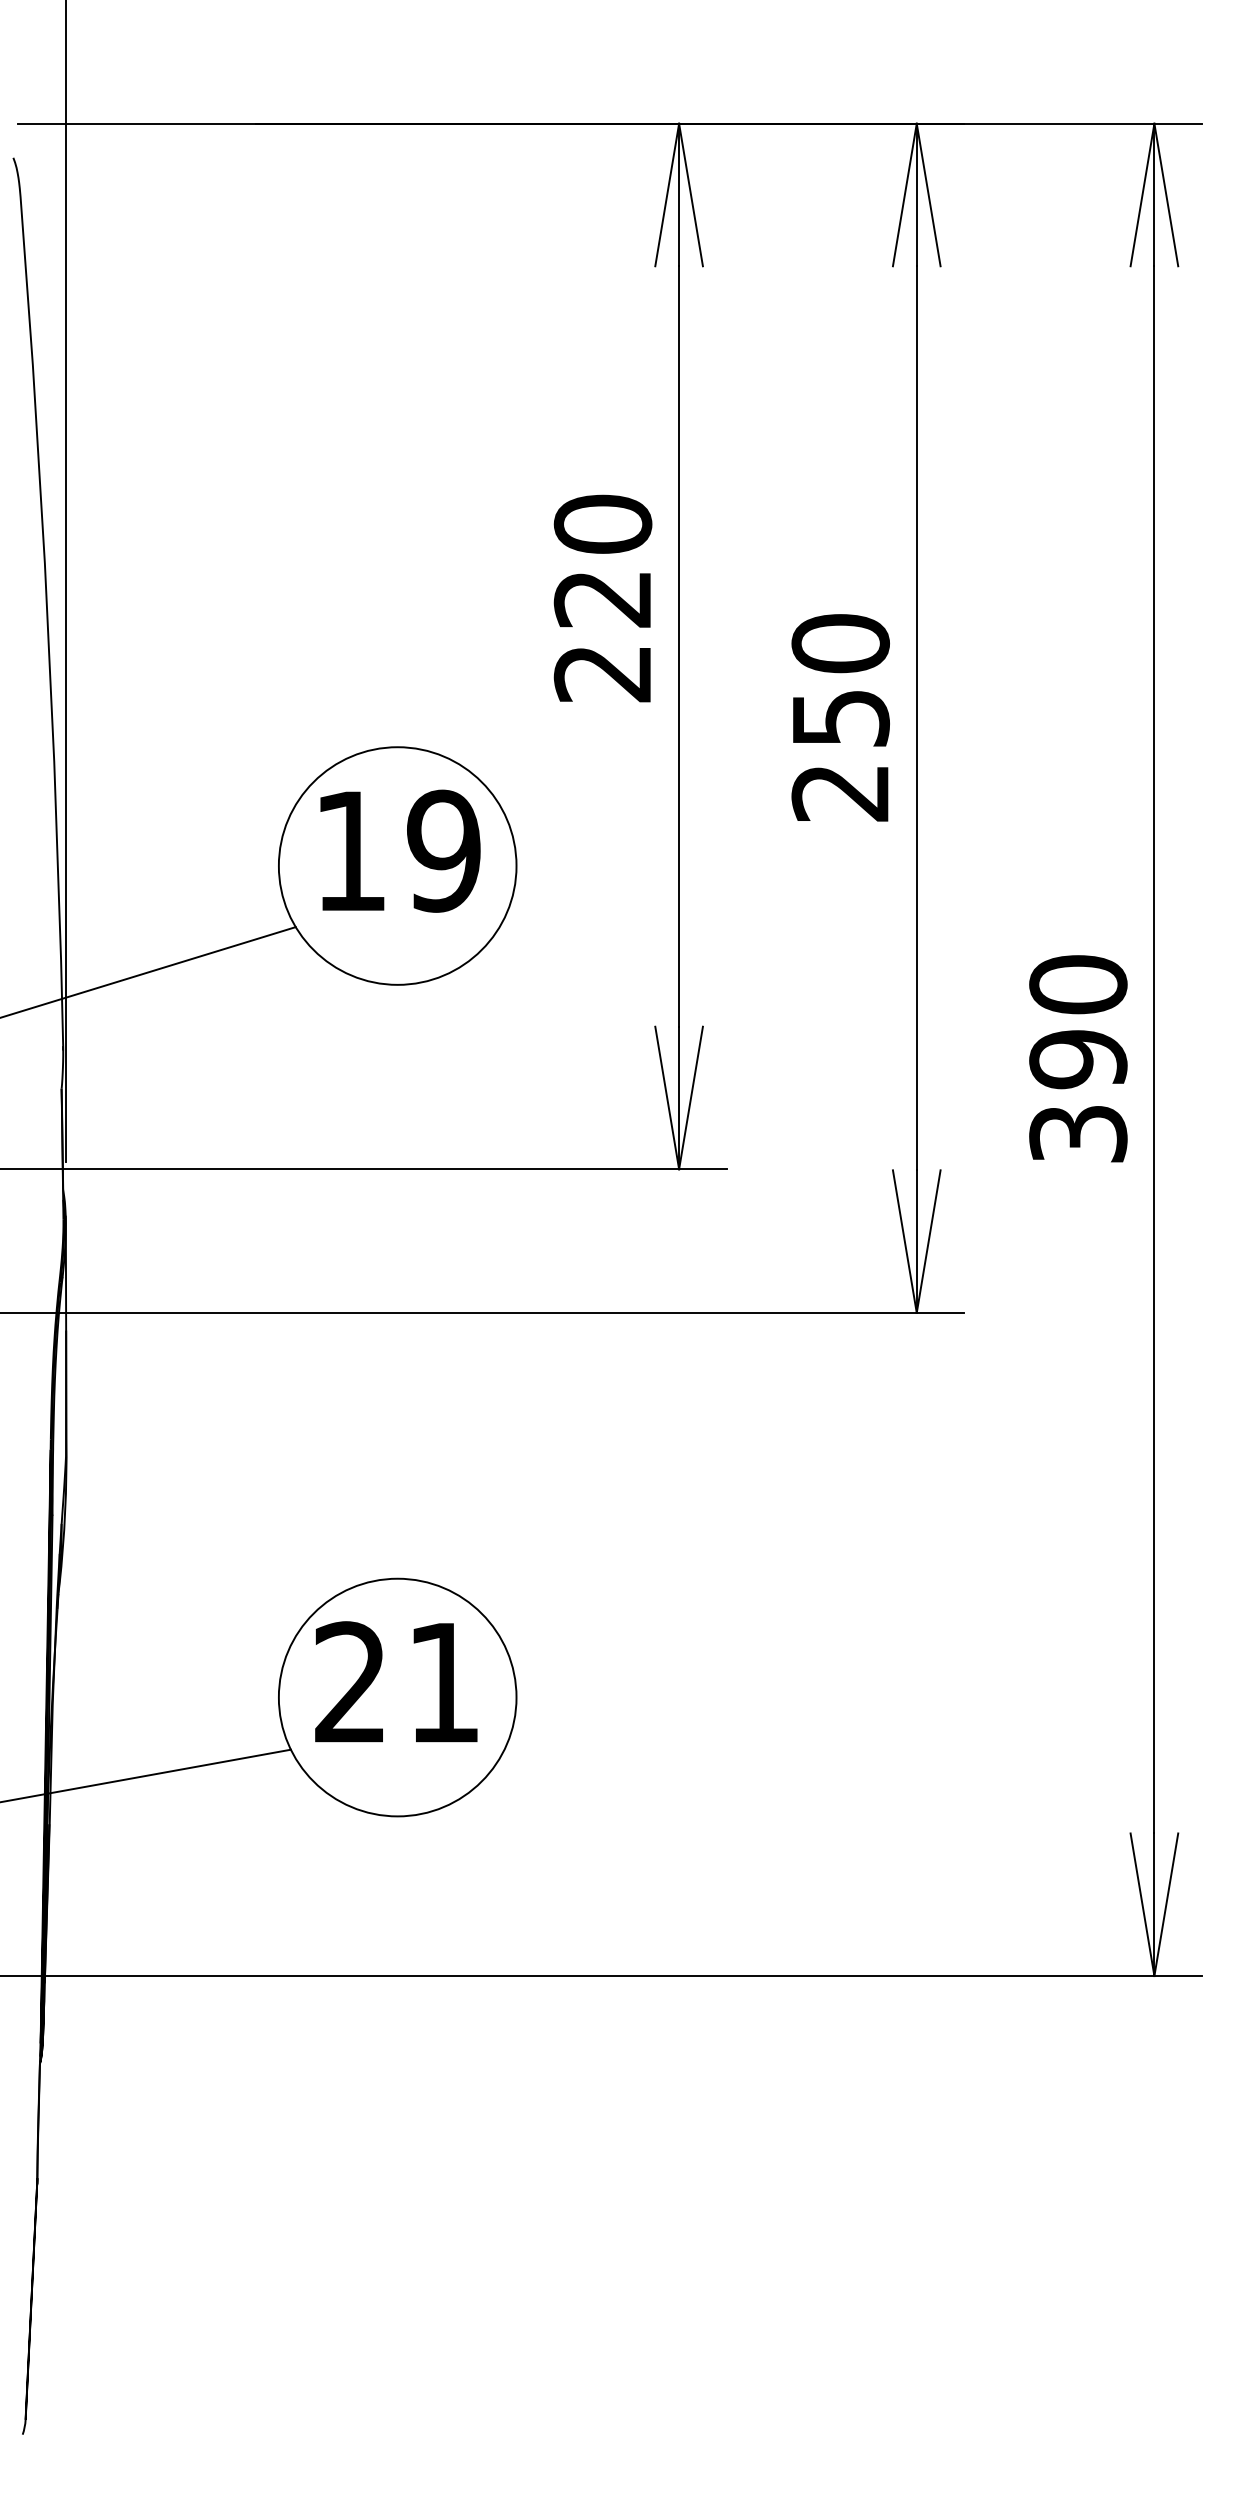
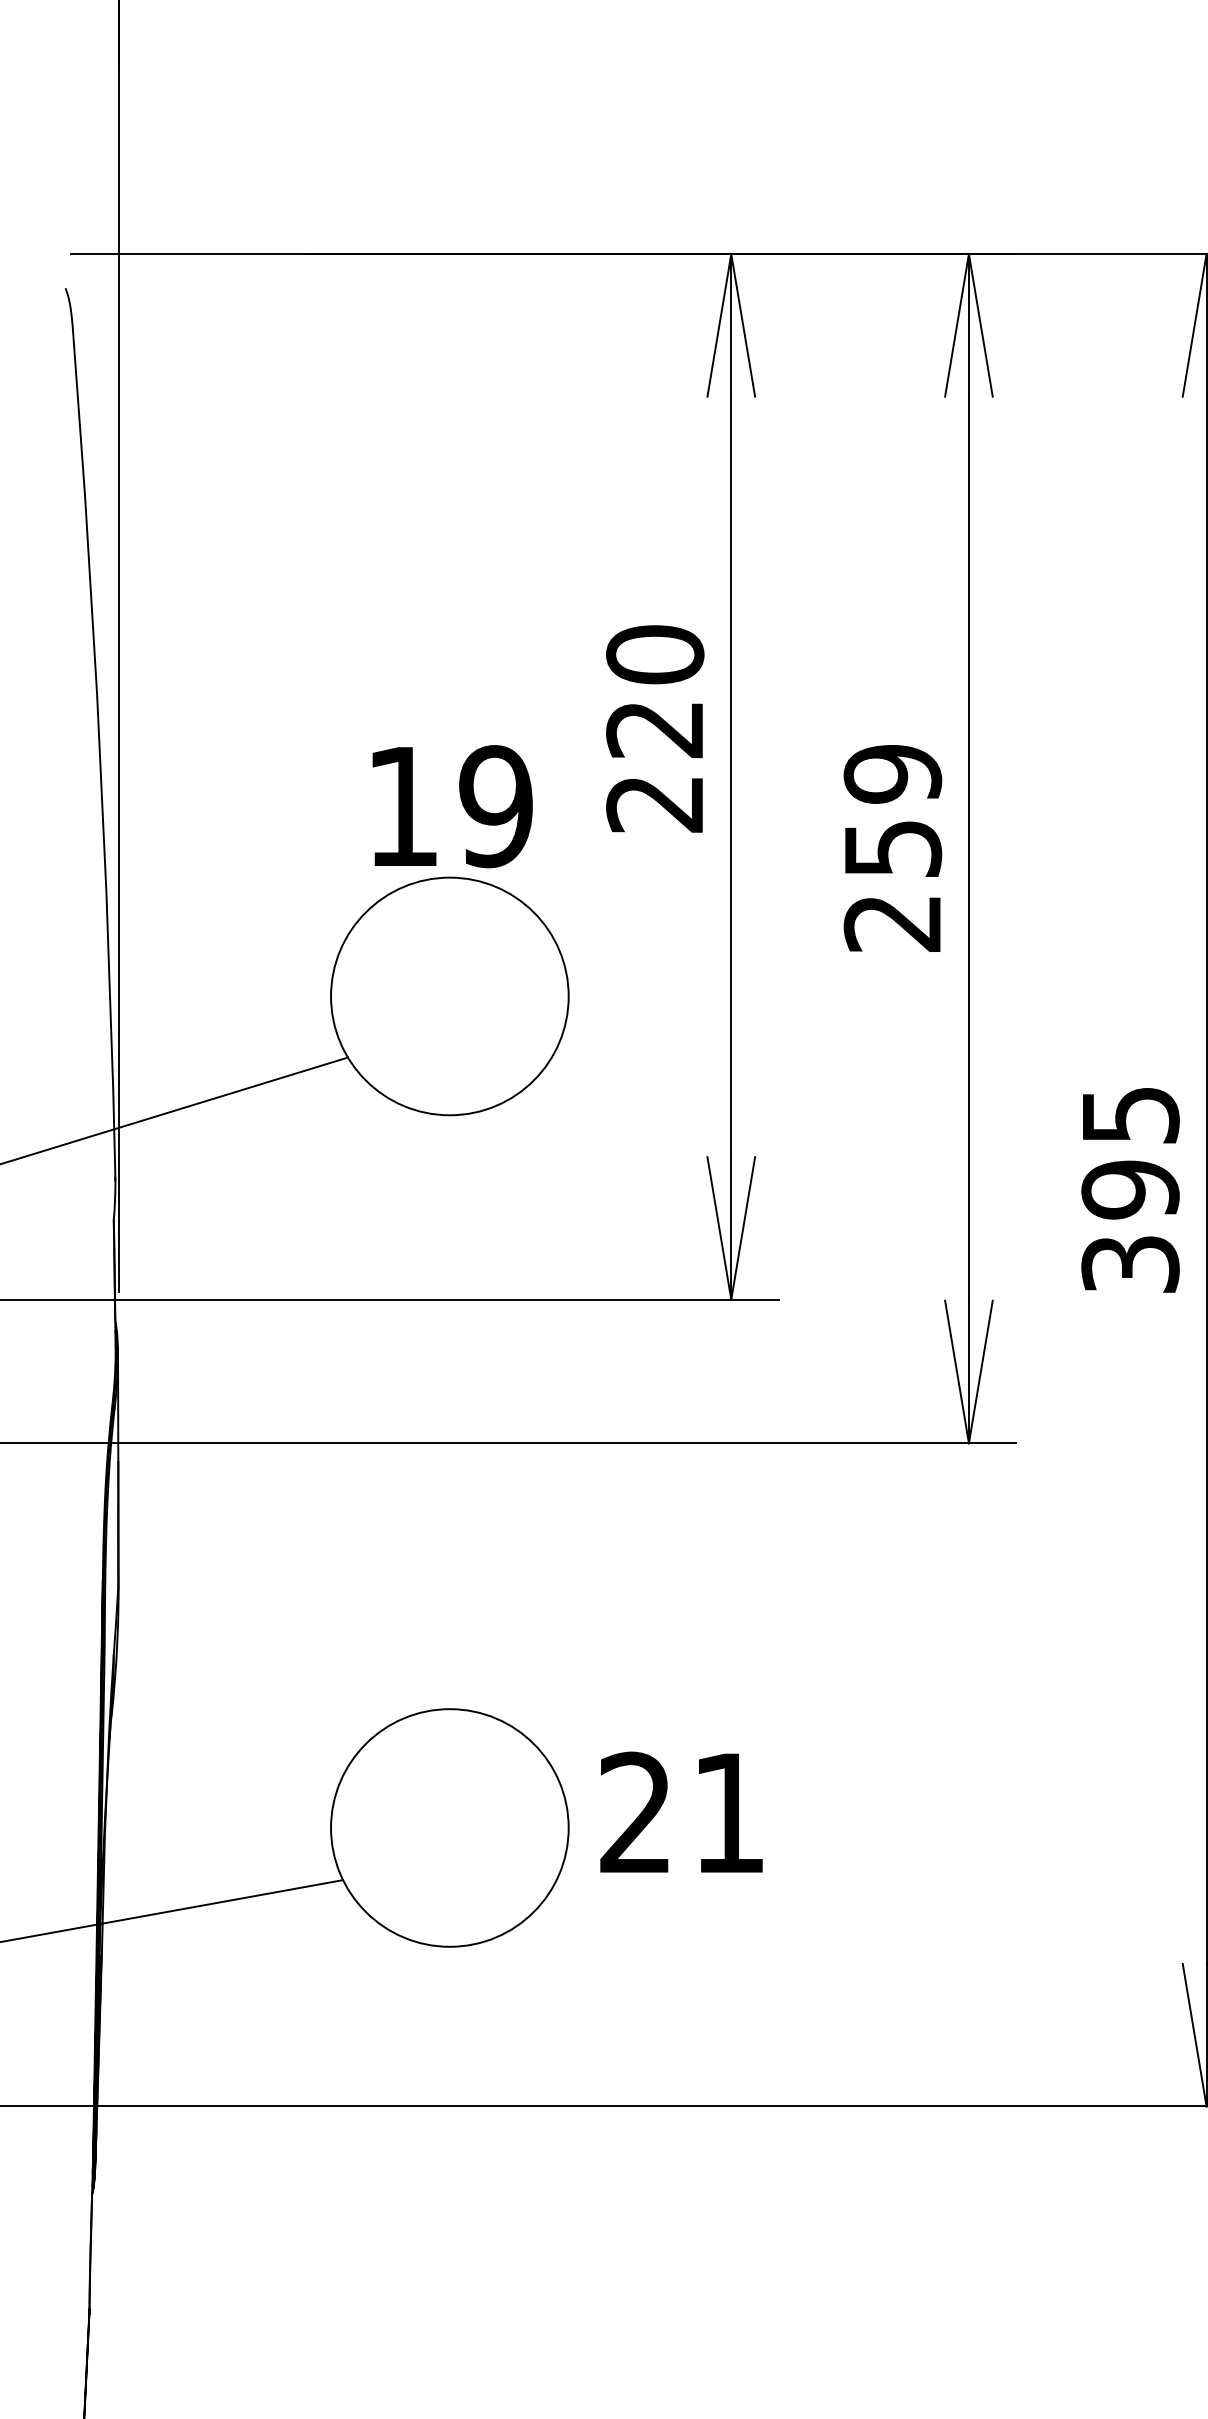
text: (840, 643) -> (892, 773), 250 -> 259
text: (400, 850) -> (452, 805), moved
text: (1078, 984) -> (1130, 1114), 390 -> 395
text: (396, 1681) -> (681, 1811), moved

